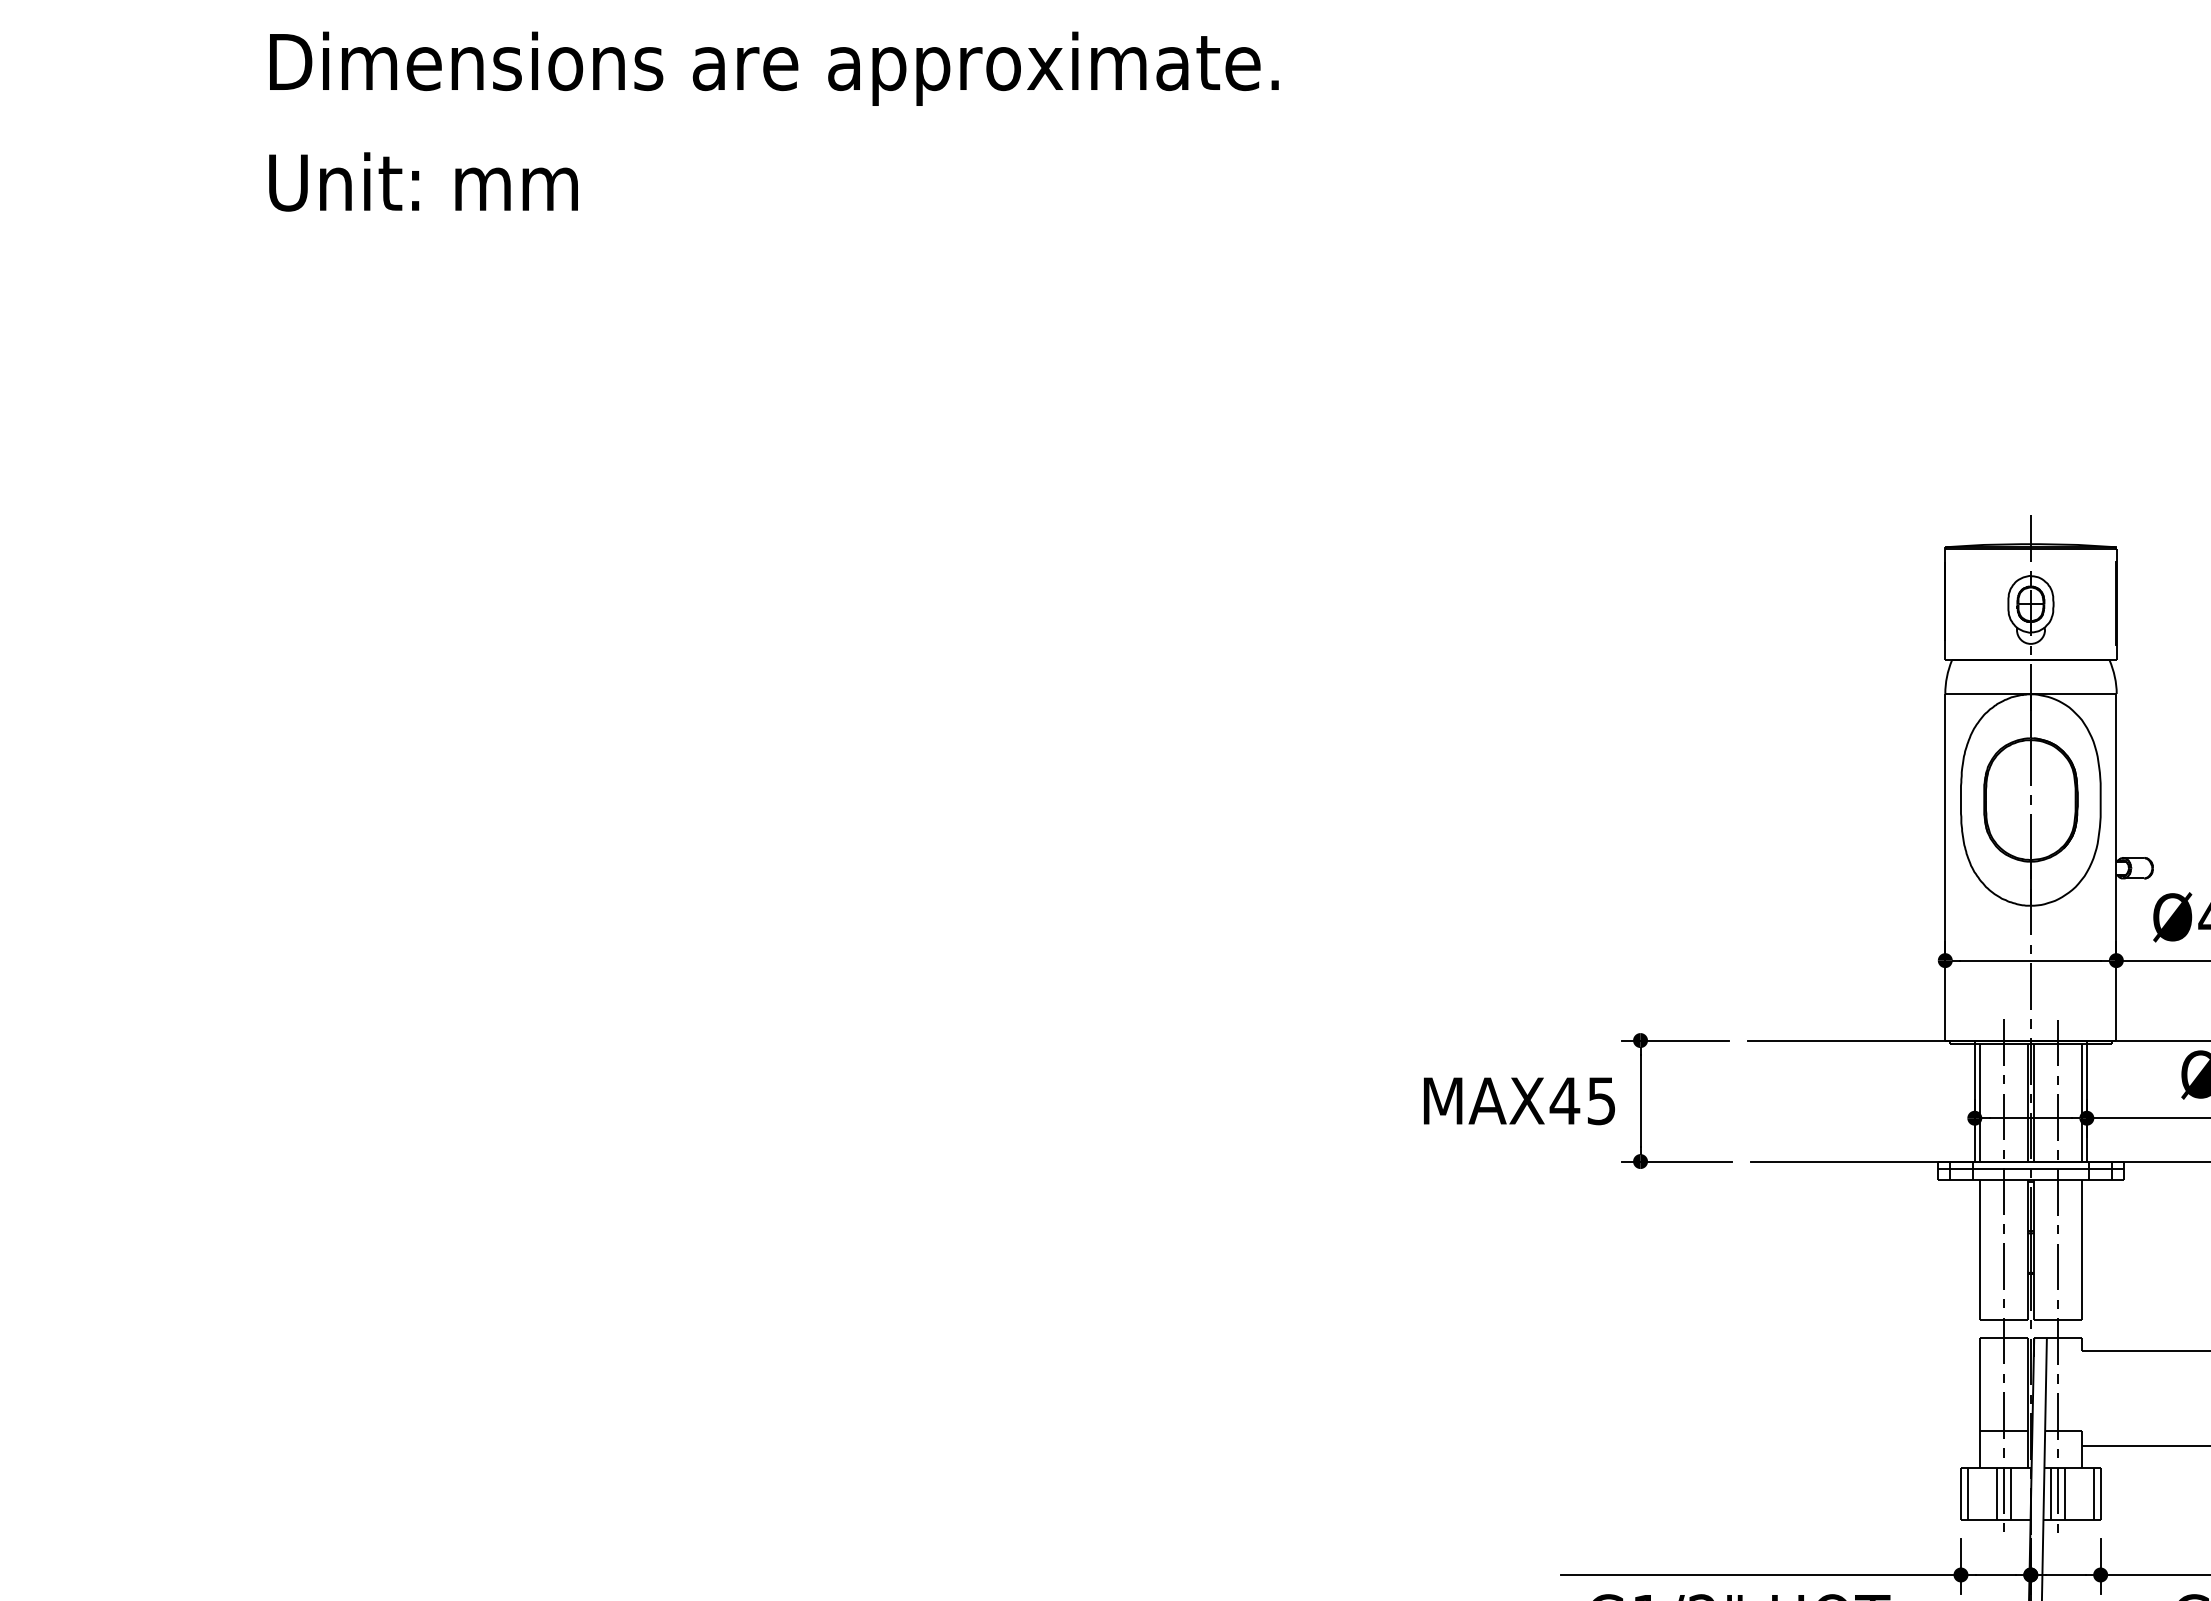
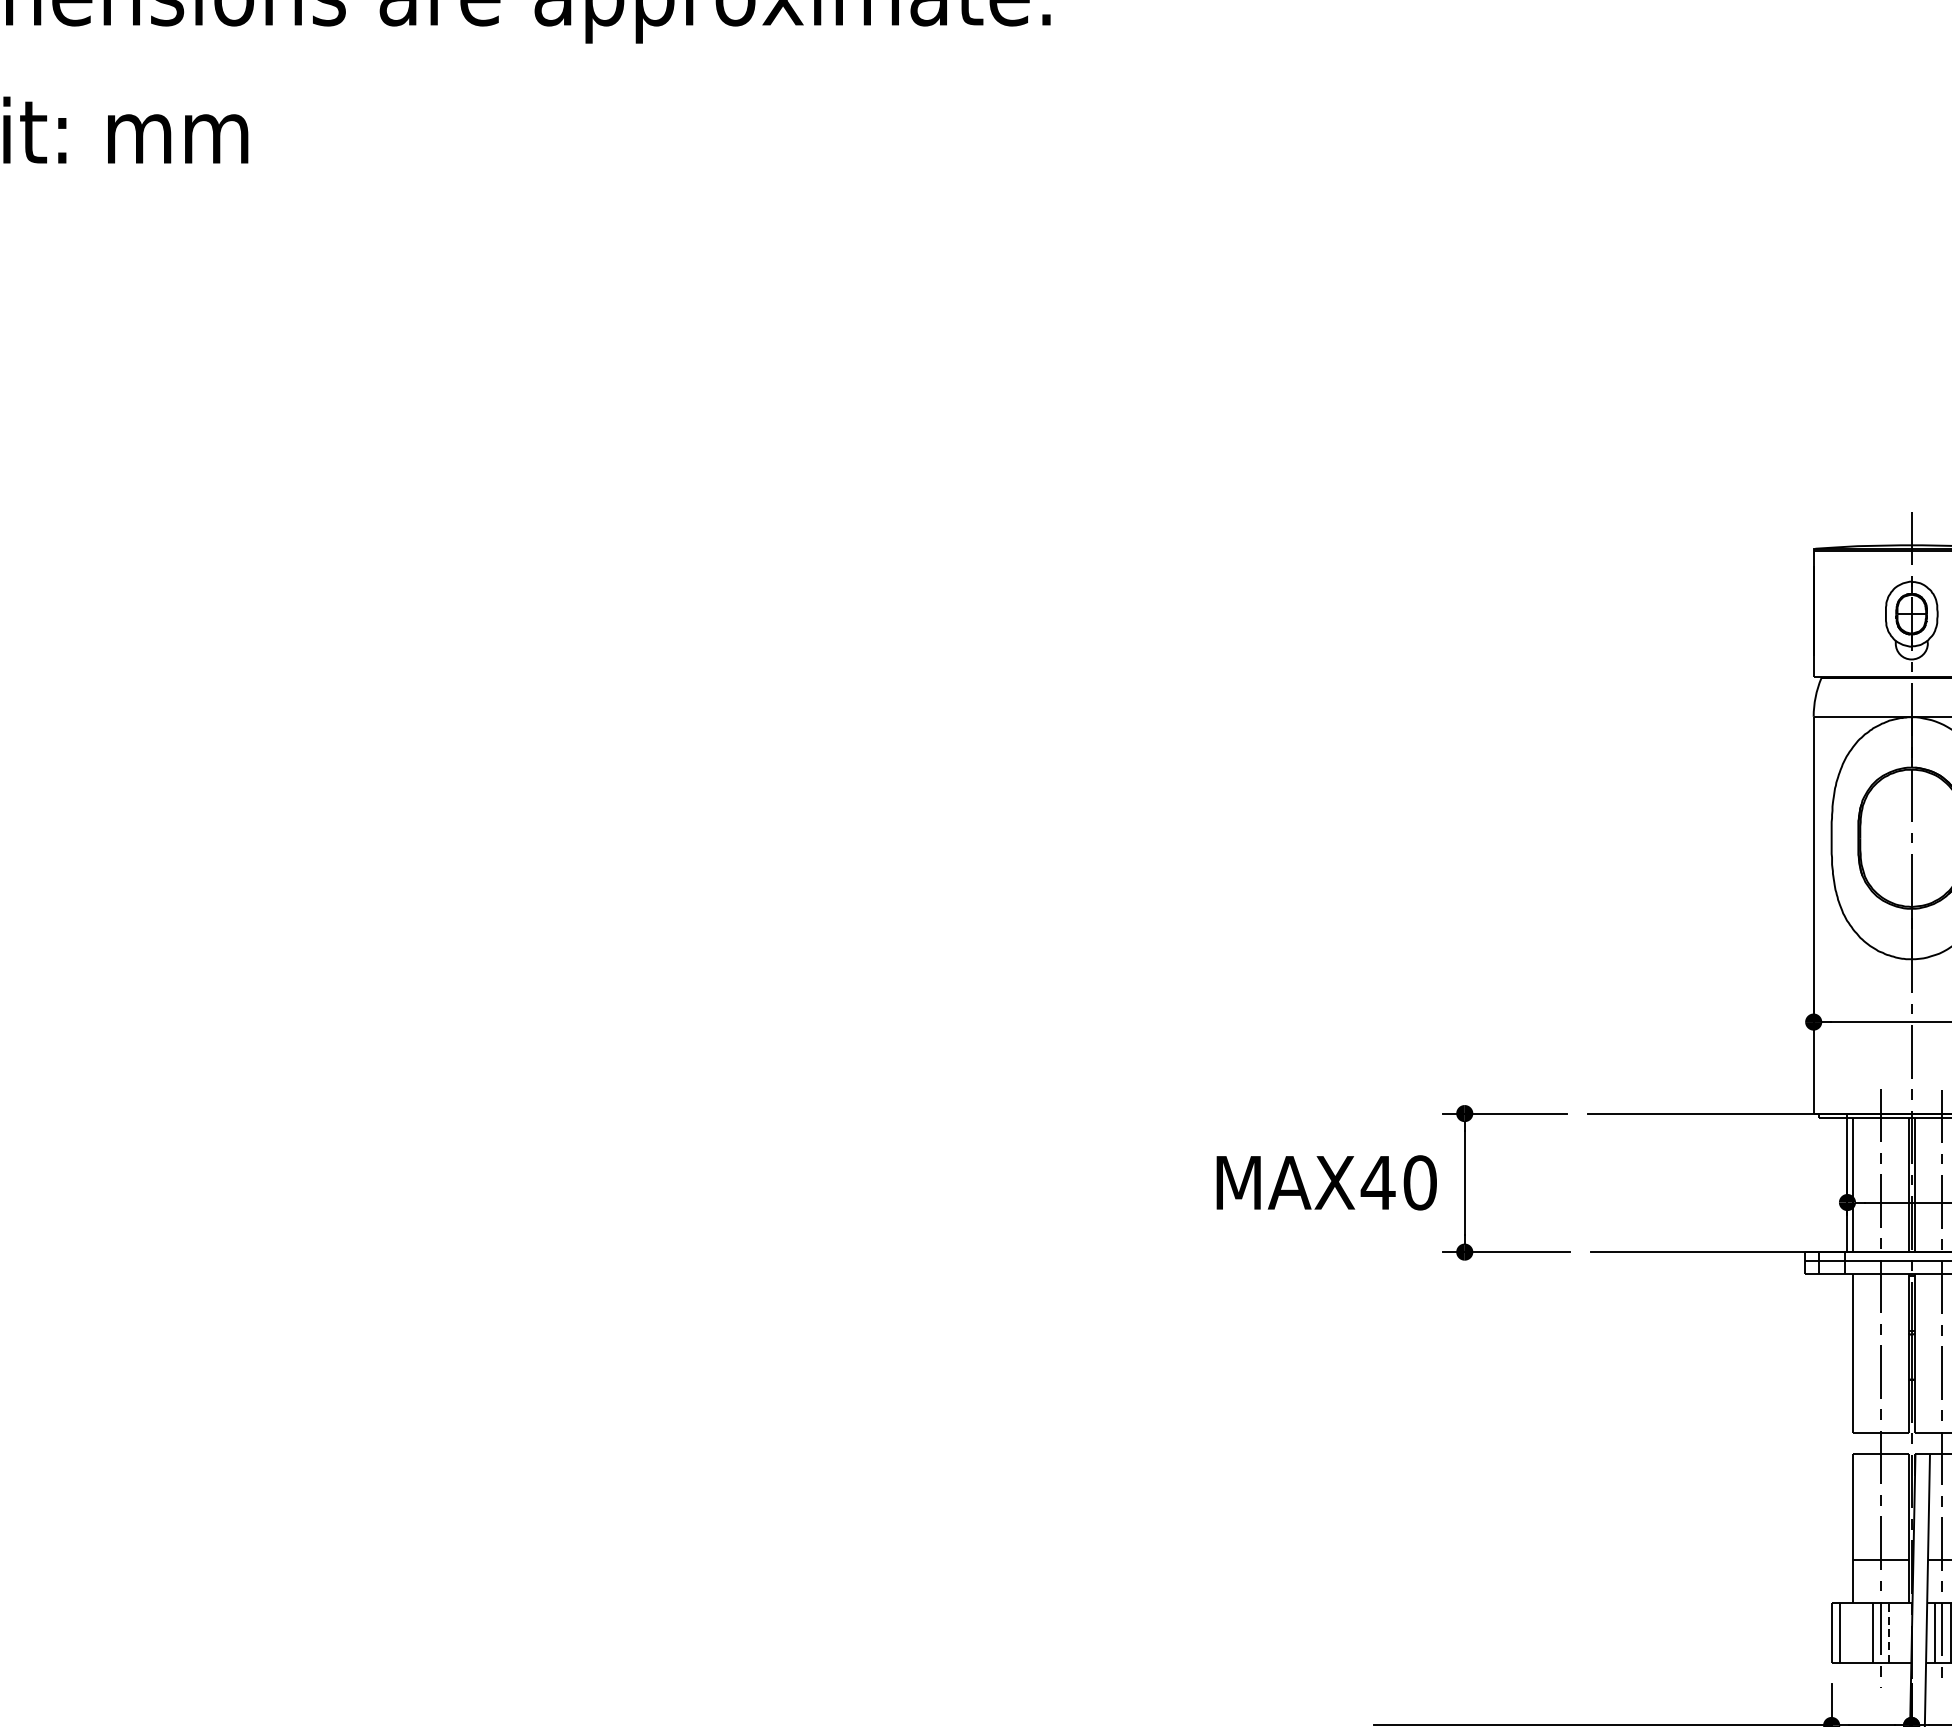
text: (1601, 1100) -> (1420, 1182), MAX45 -> MAX40
line: (2010, 1493) -> (1888, 1632), solid -> dashed

